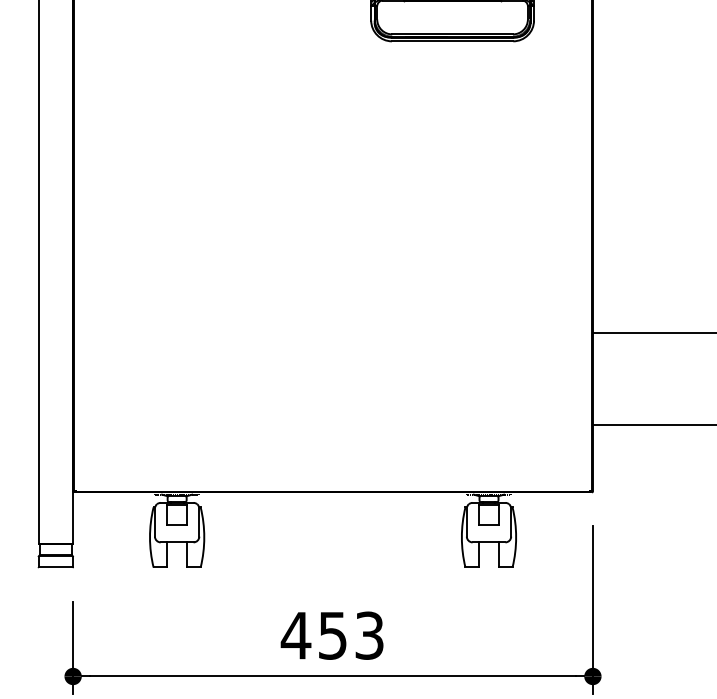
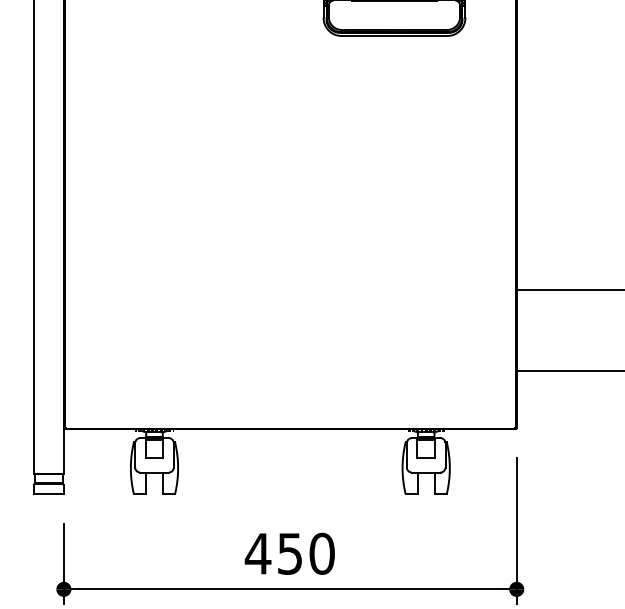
text: (368, 635) -> (321, 553), 453 -> 450

